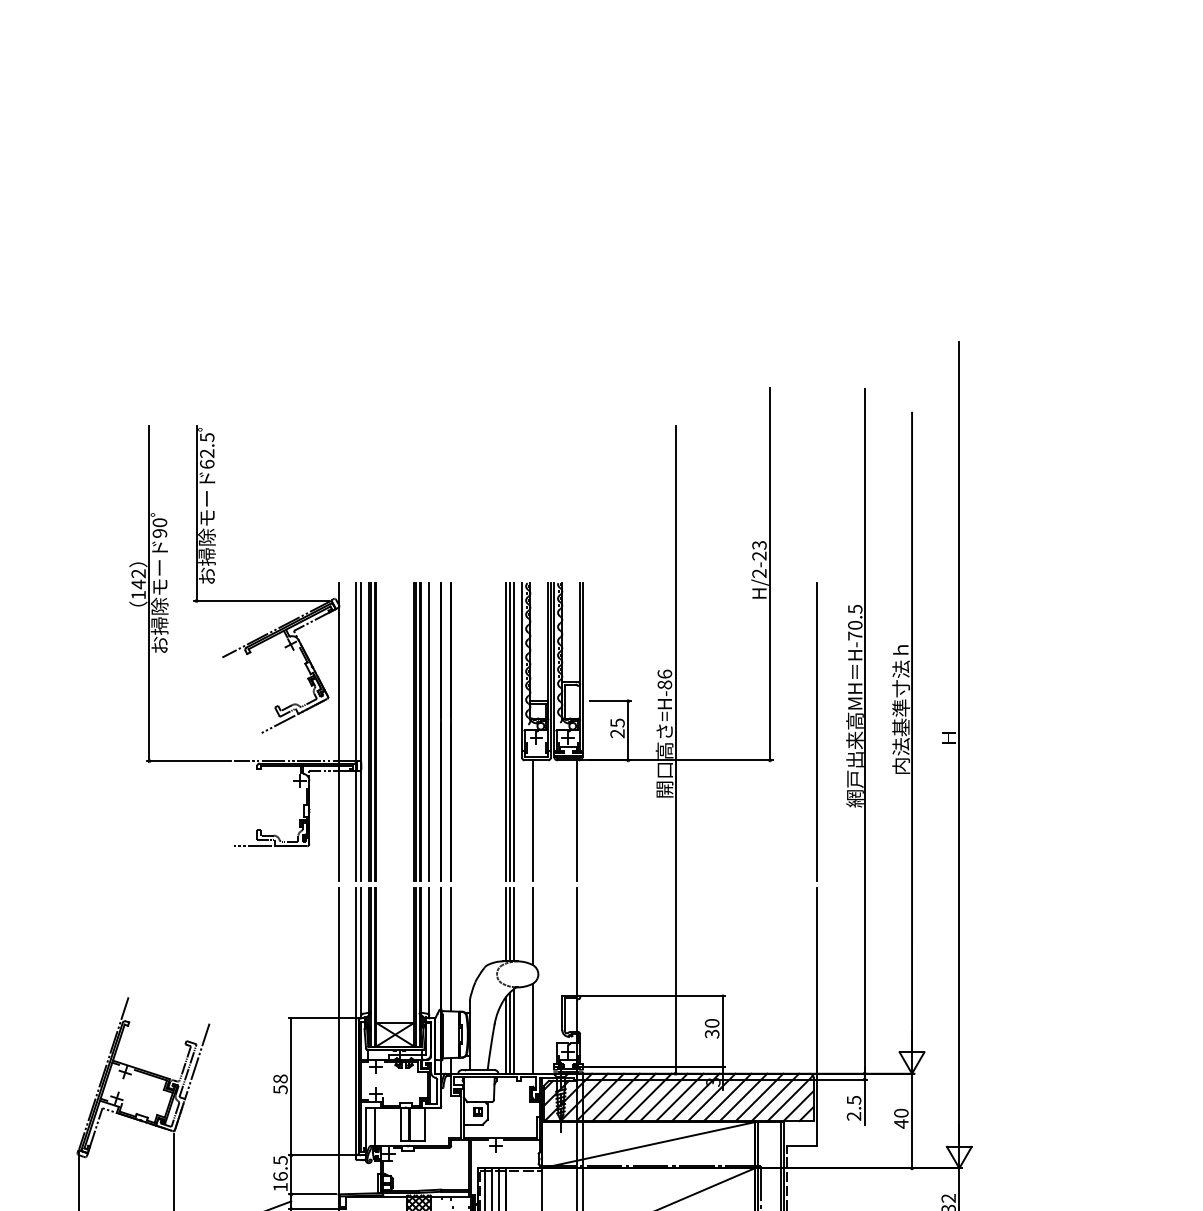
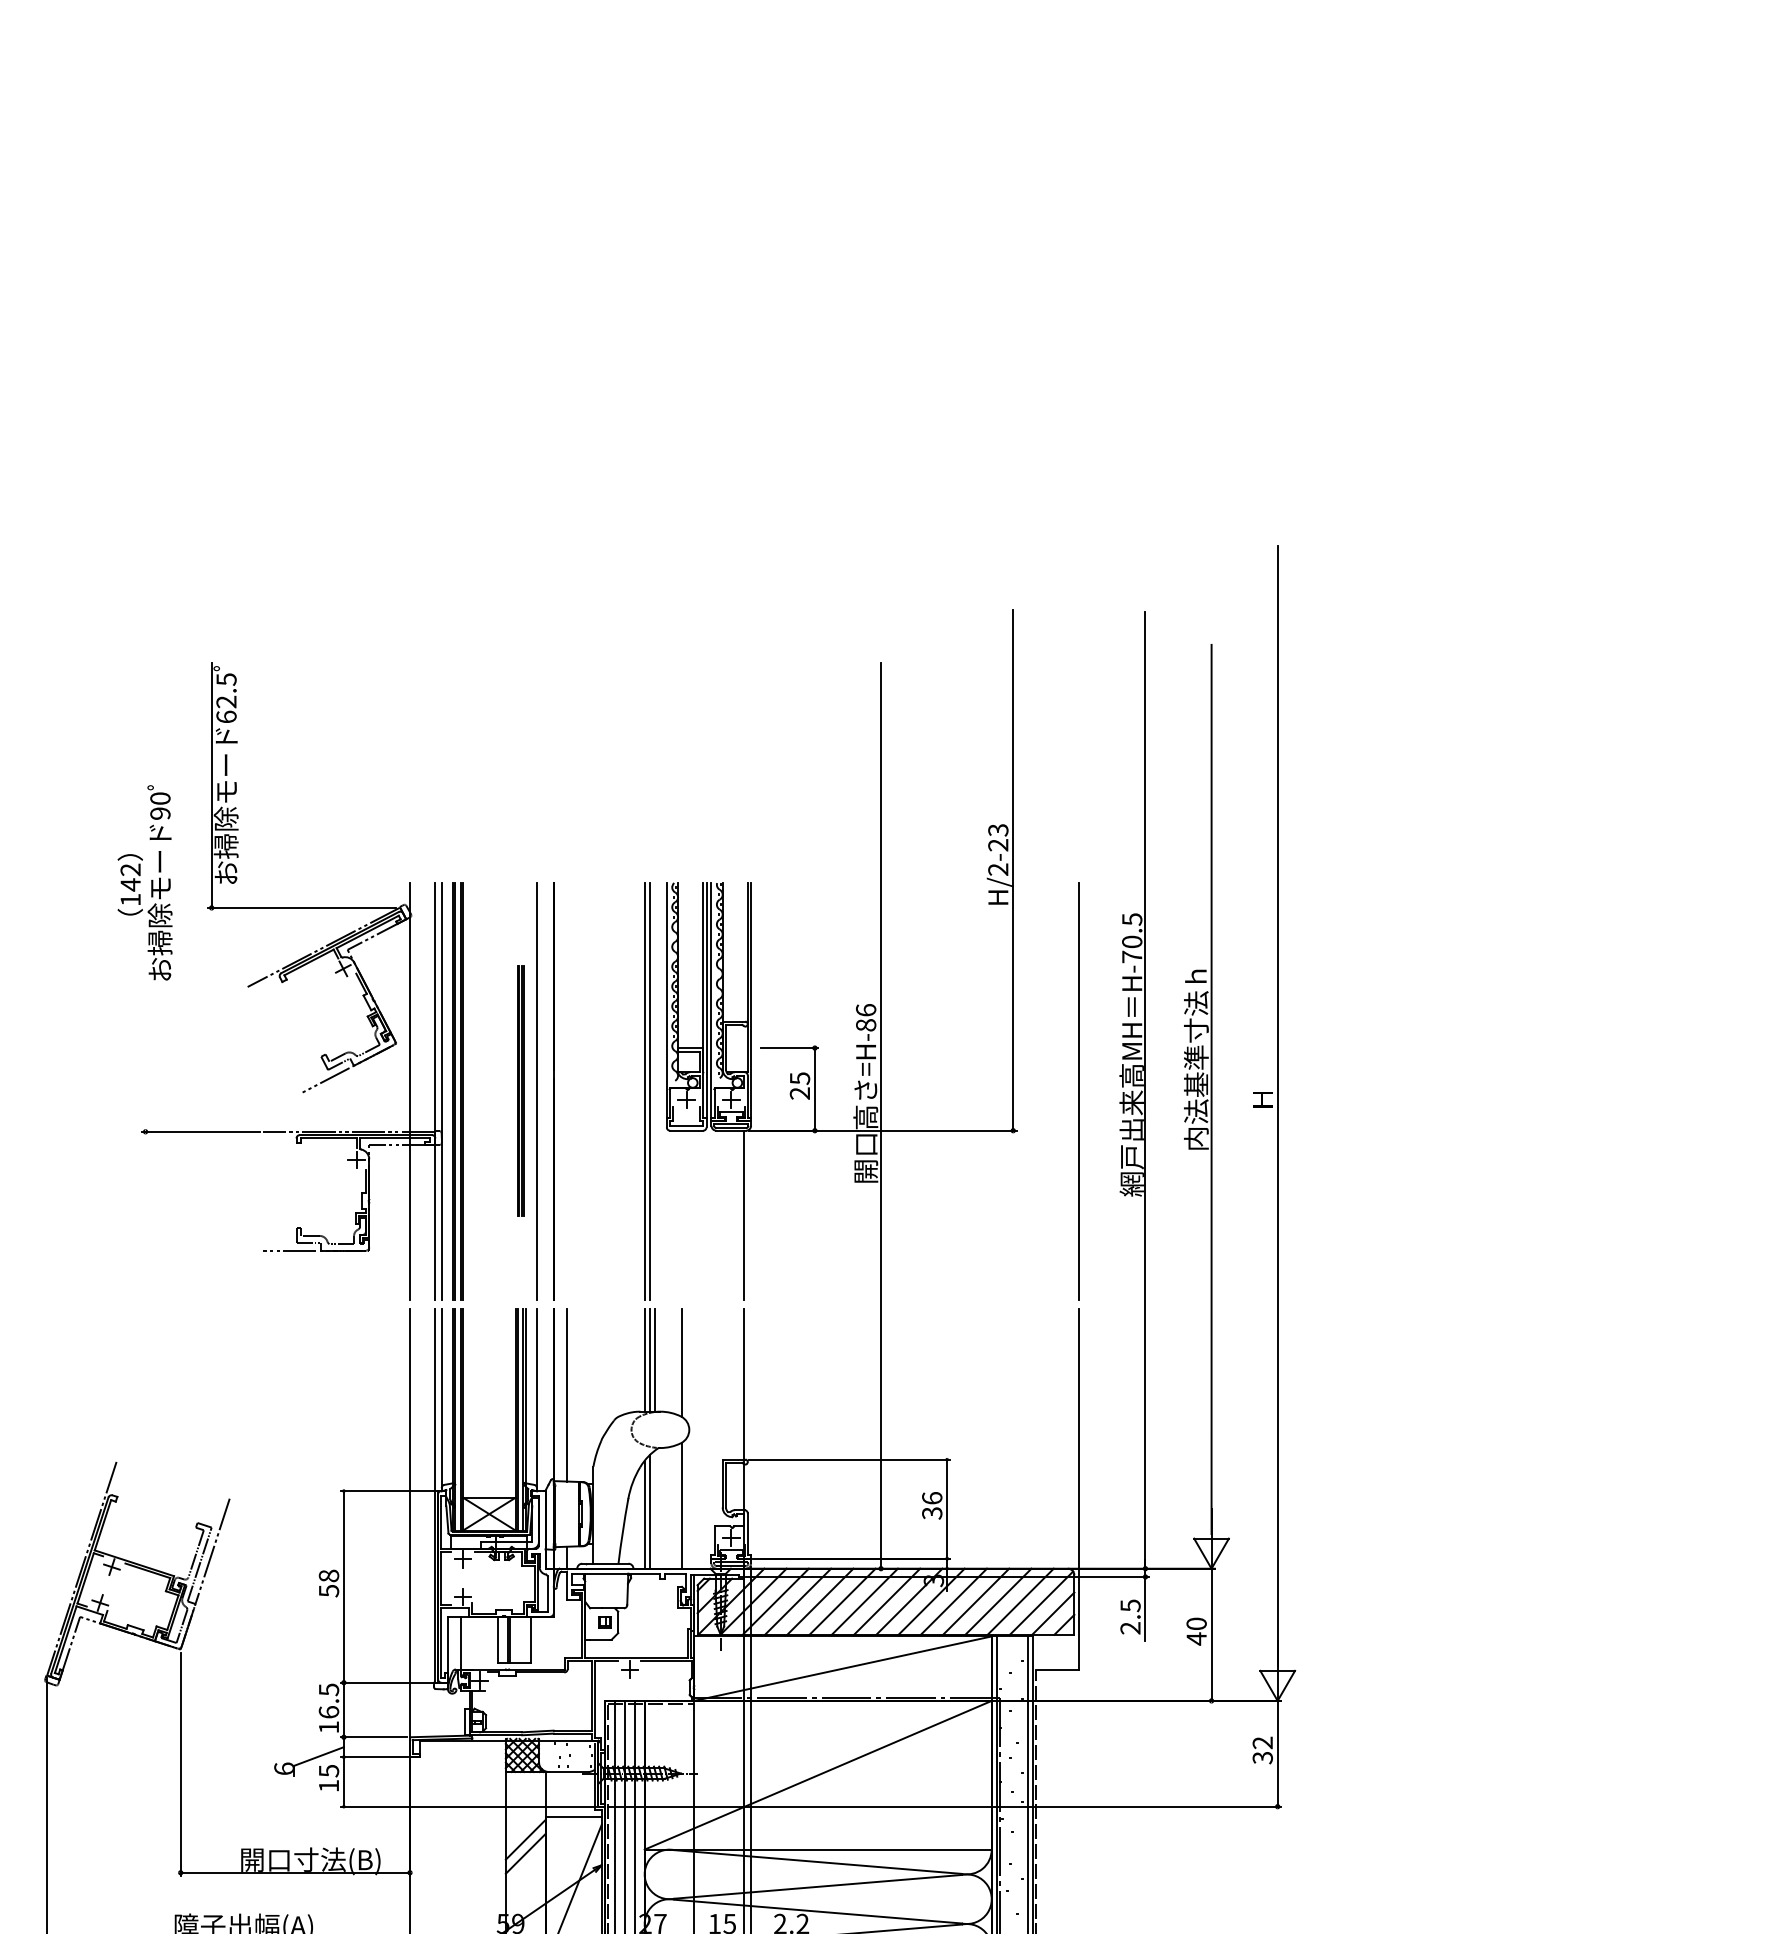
line: (149, 593) -> (145, 897), removed
part: (417, 732) -> (520, 1091), size x0.6
line: (450, 732) -> (566, 1091), removed
line: (513, 732) -> (654, 1091), removed
line: (532, 820) -> (681, 1214), removed
text: (712, 1023) -> (932, 1498), 30 -> 36
line: (513, 1031) -> (654, 1509), removed

